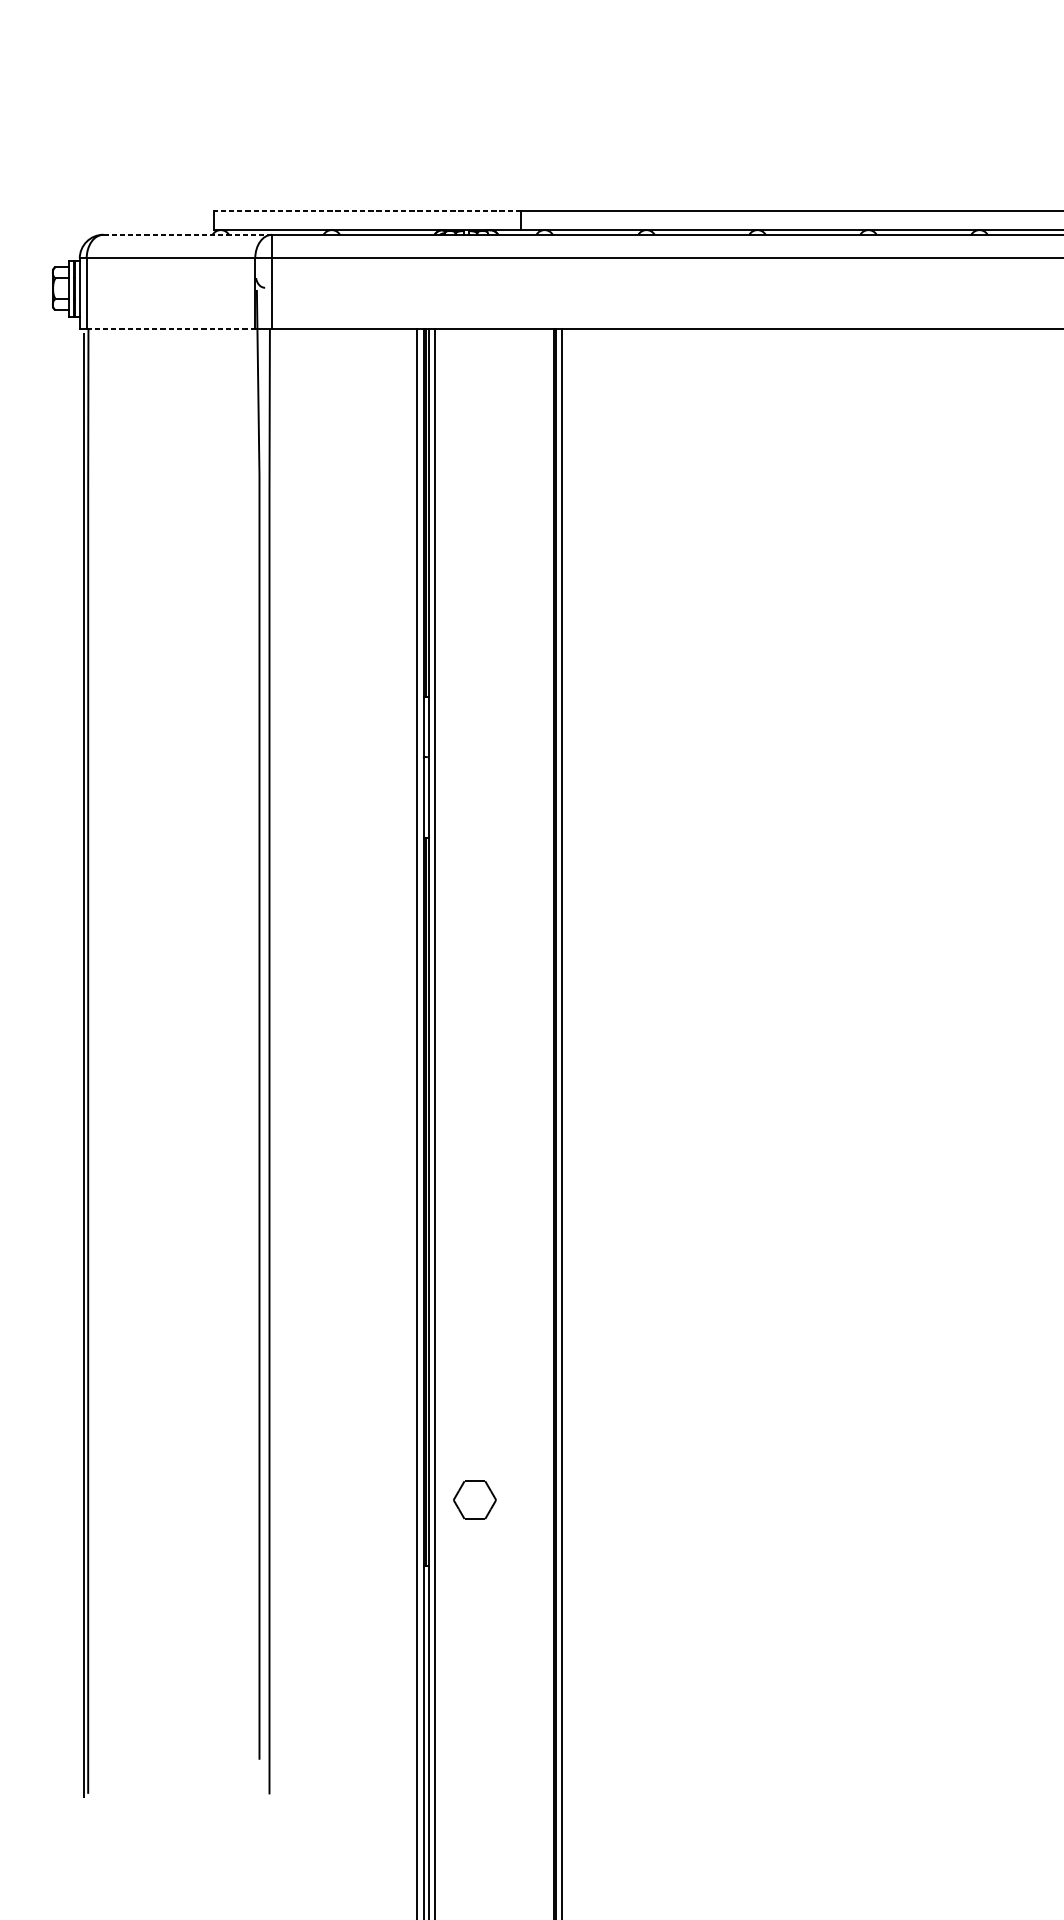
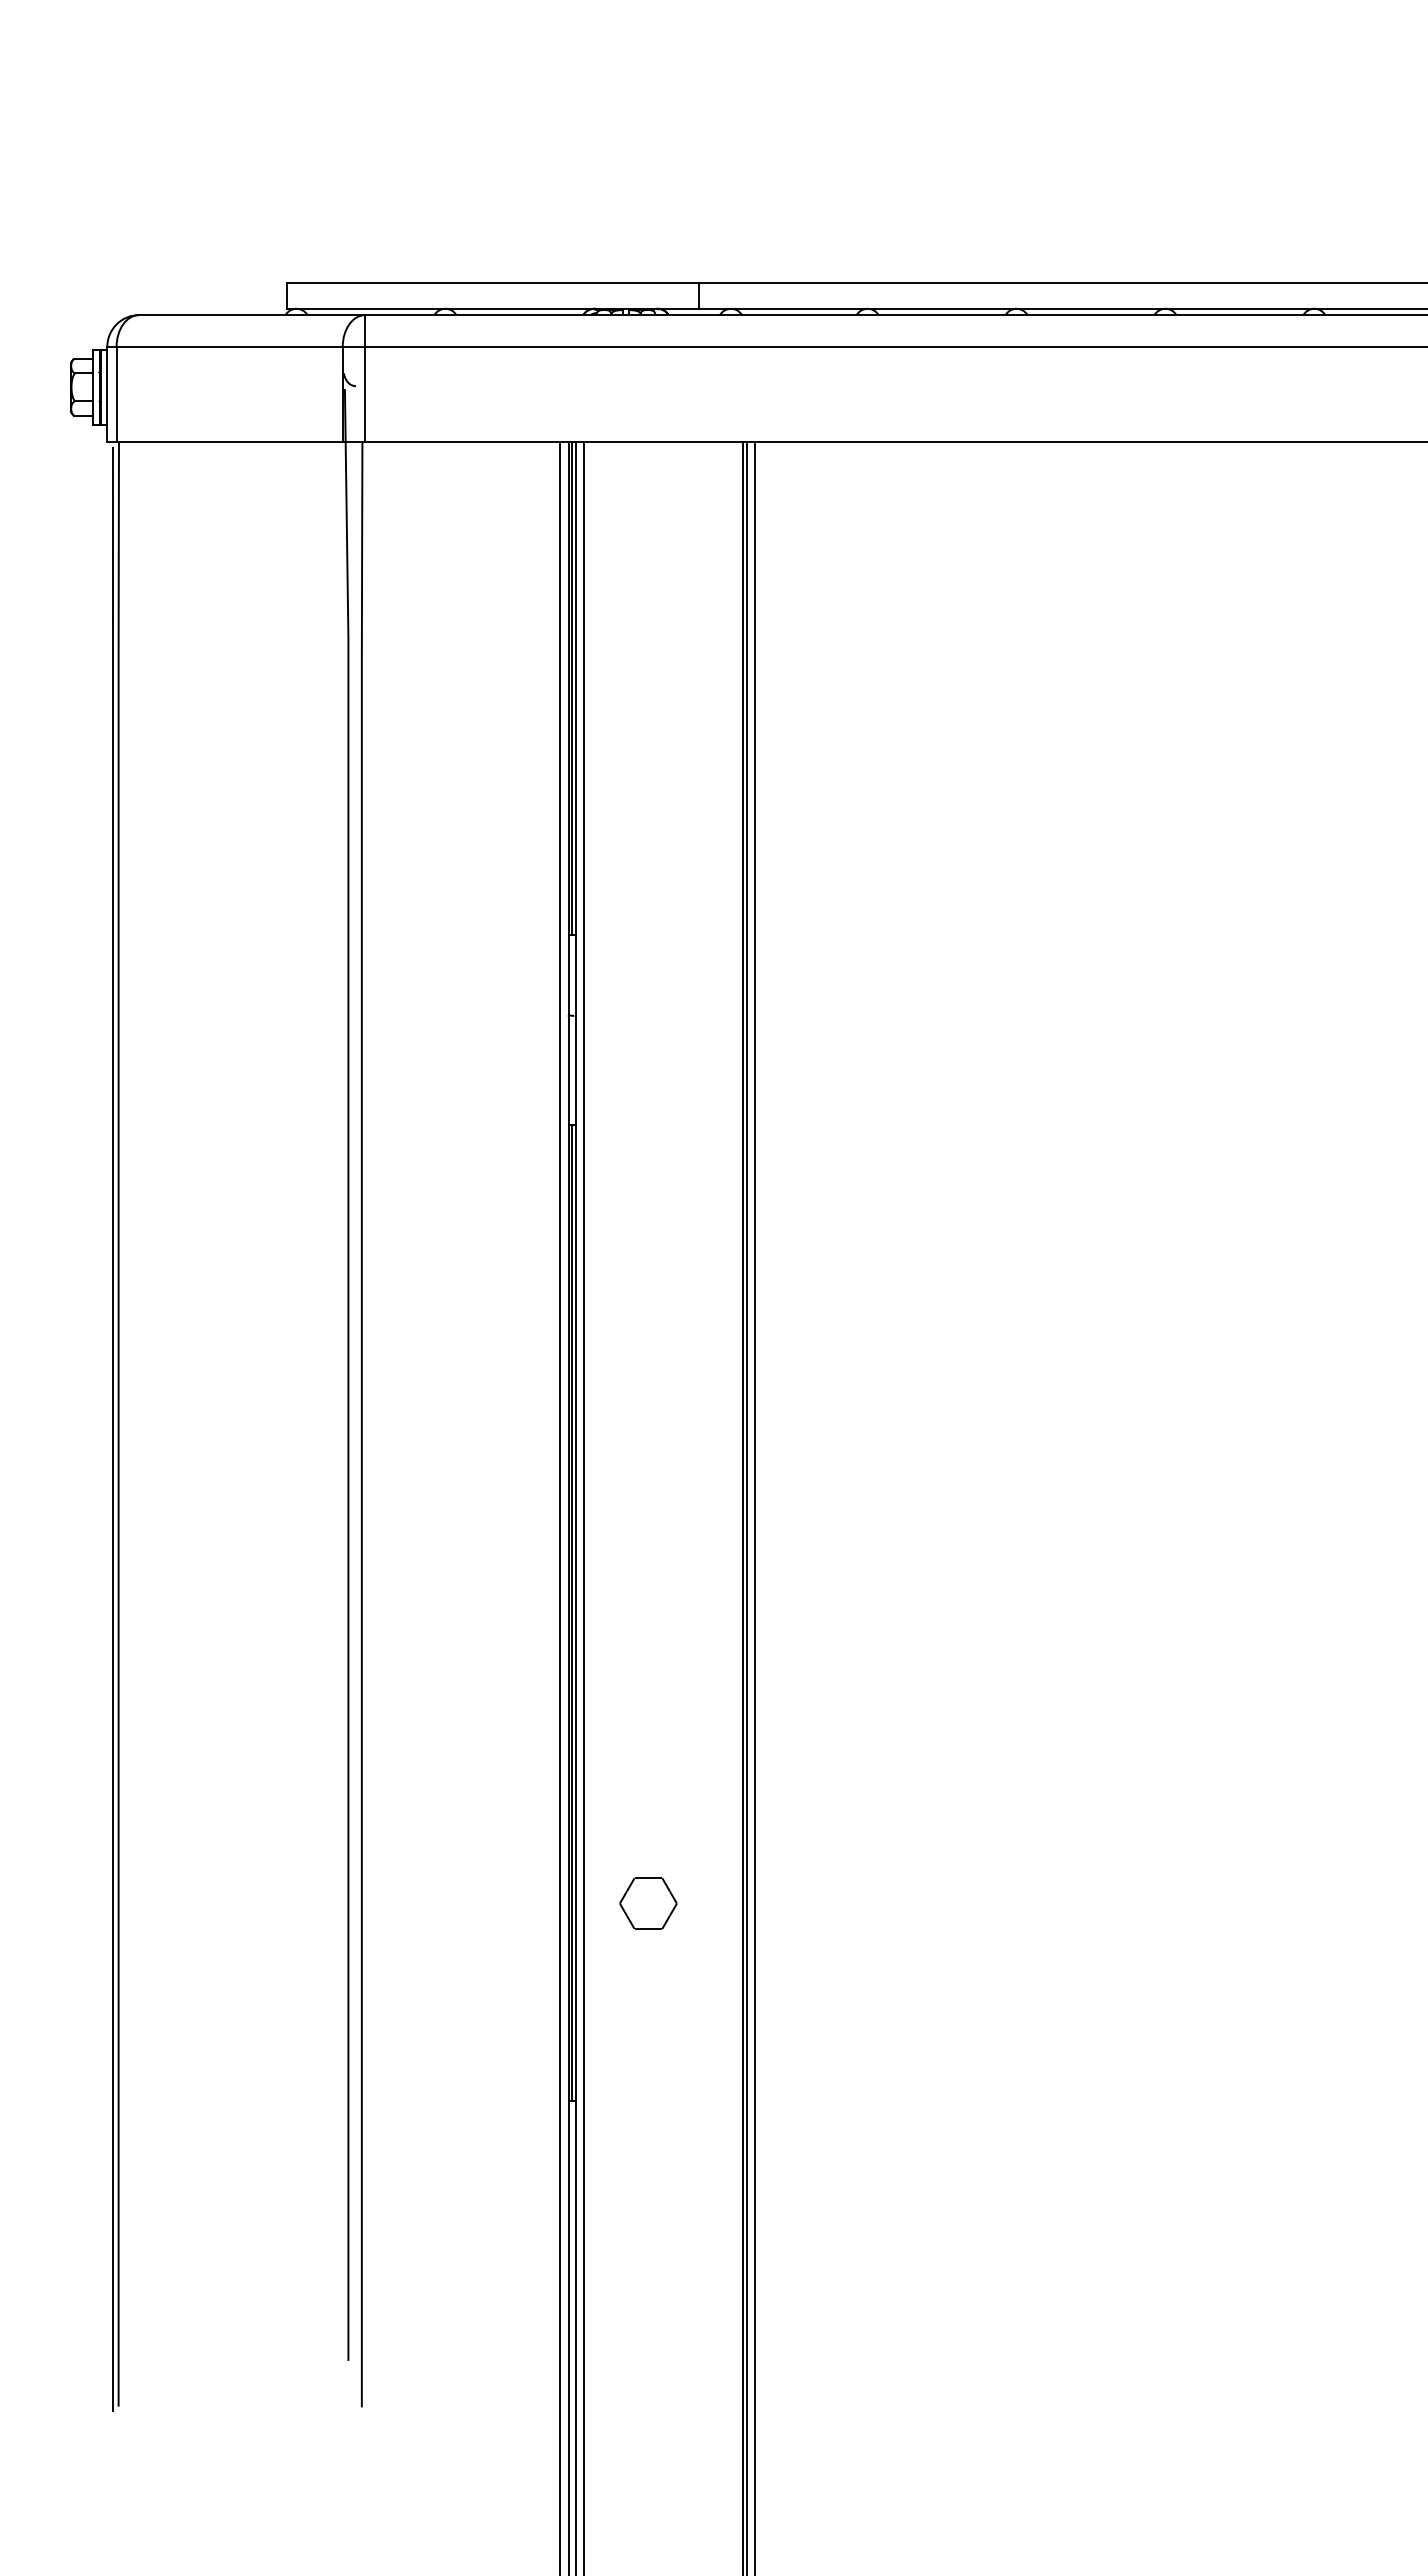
line: (367, 211) -> (493, 283), dashed -> solid
line: (187, 235) -> (252, 315), dashed -> solid
line: (171, 329) -> (230, 441), dashed -> solid
part: (474, 1500) -> (648, 1903), moved

